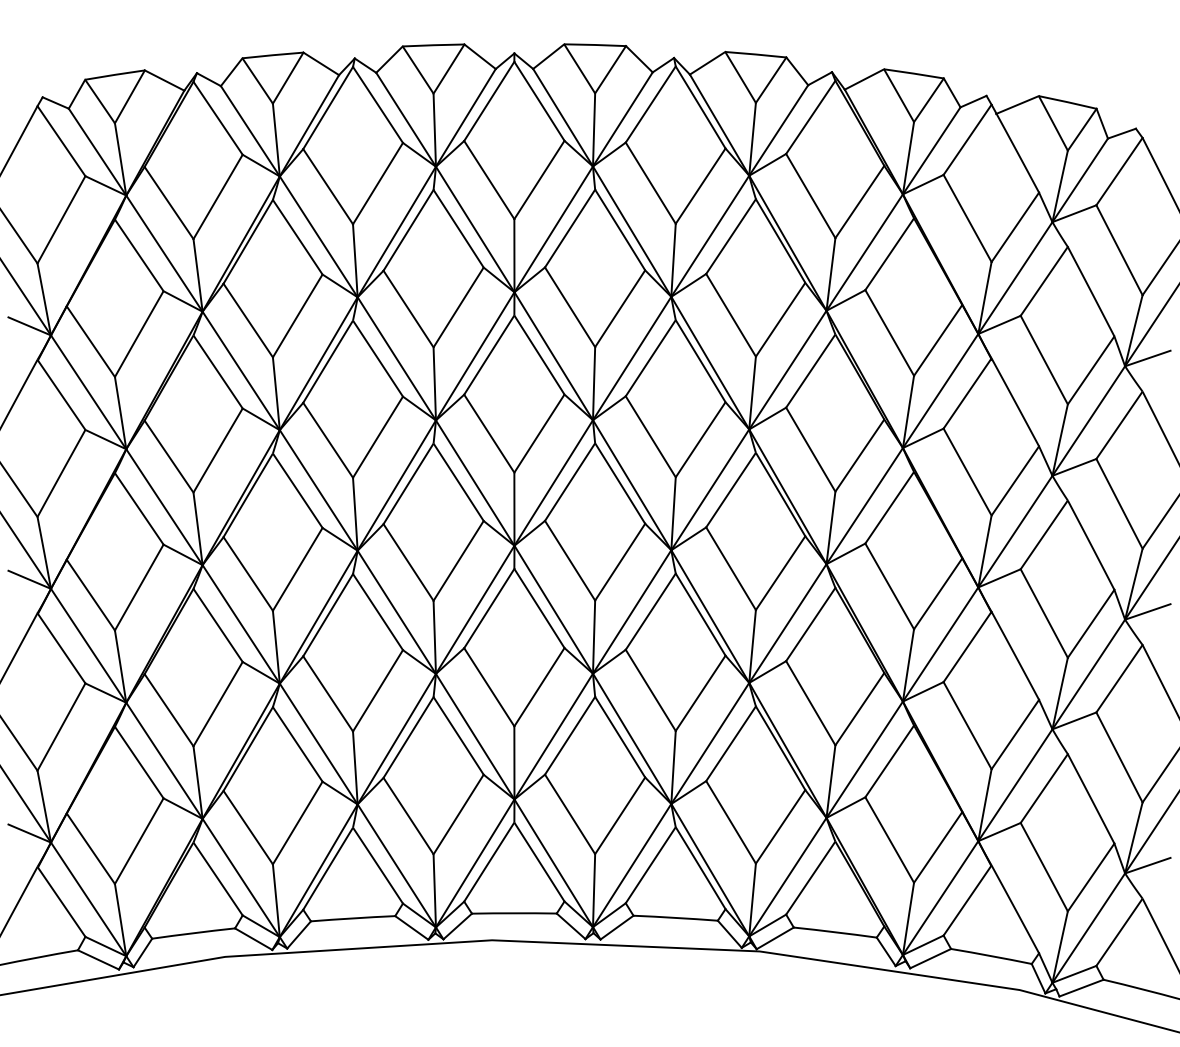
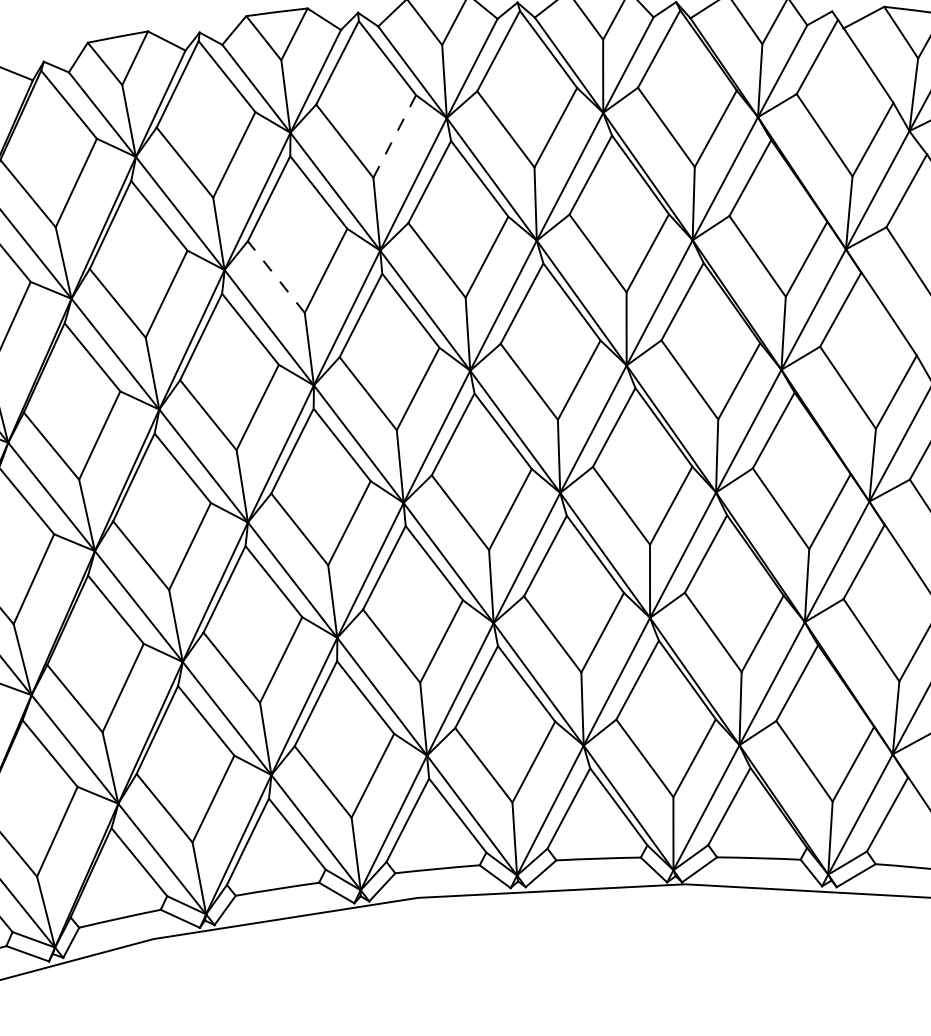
line: (539, 180) -> (394, 136), solid -> dashed
line: (408, 309) -> (276, 277), solid -> dashed

